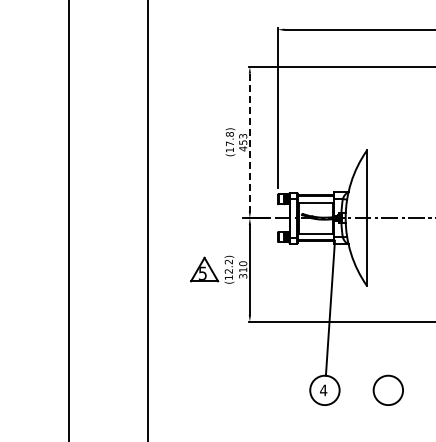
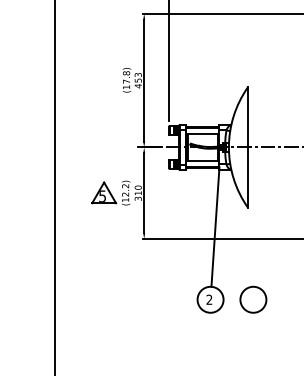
line: (249, 142) -> (143, 80), dashed -> solid
circle: (387, 389) -> (252, 298), moved
text: (323, 390) -> (209, 299), 4 -> 2

